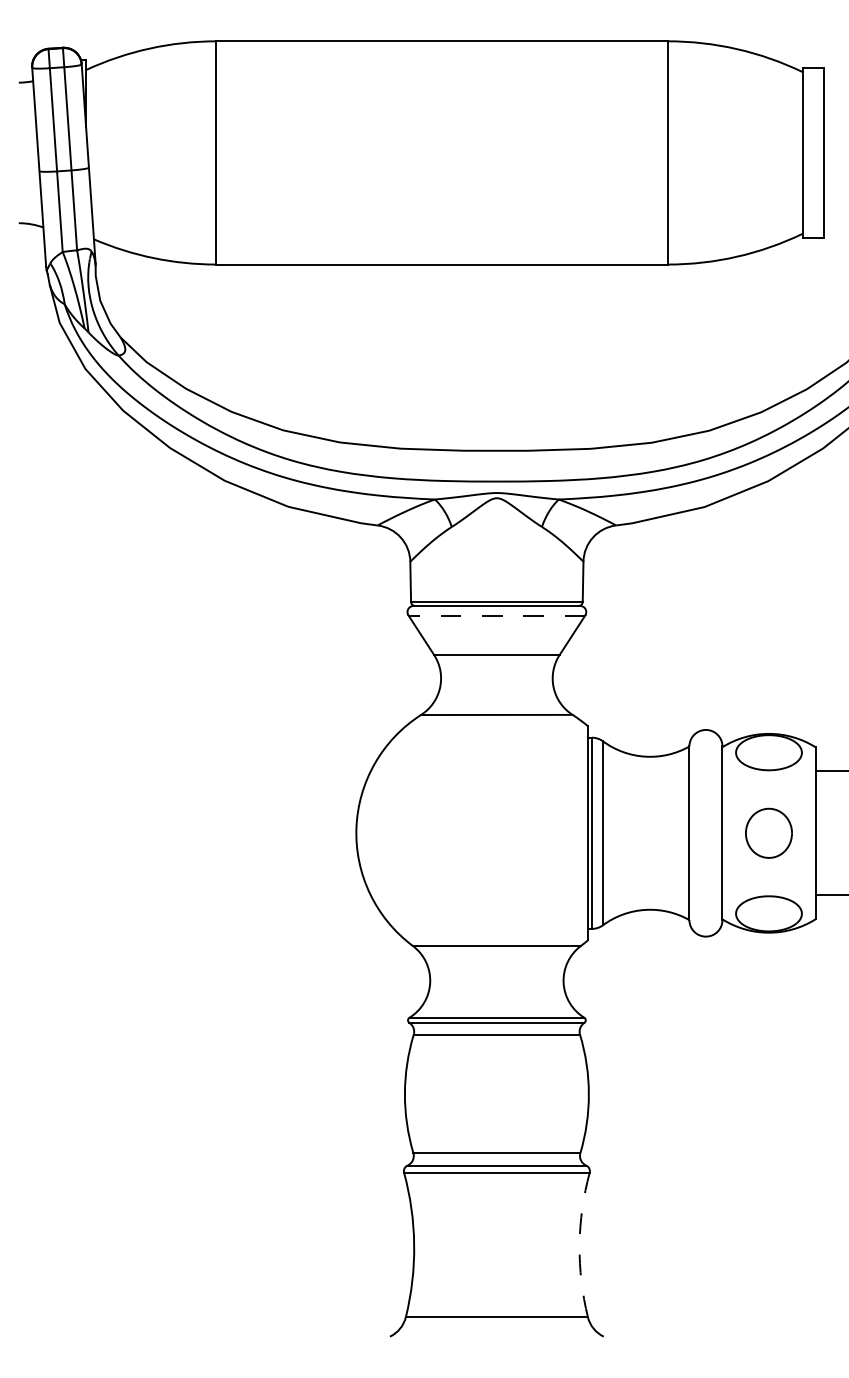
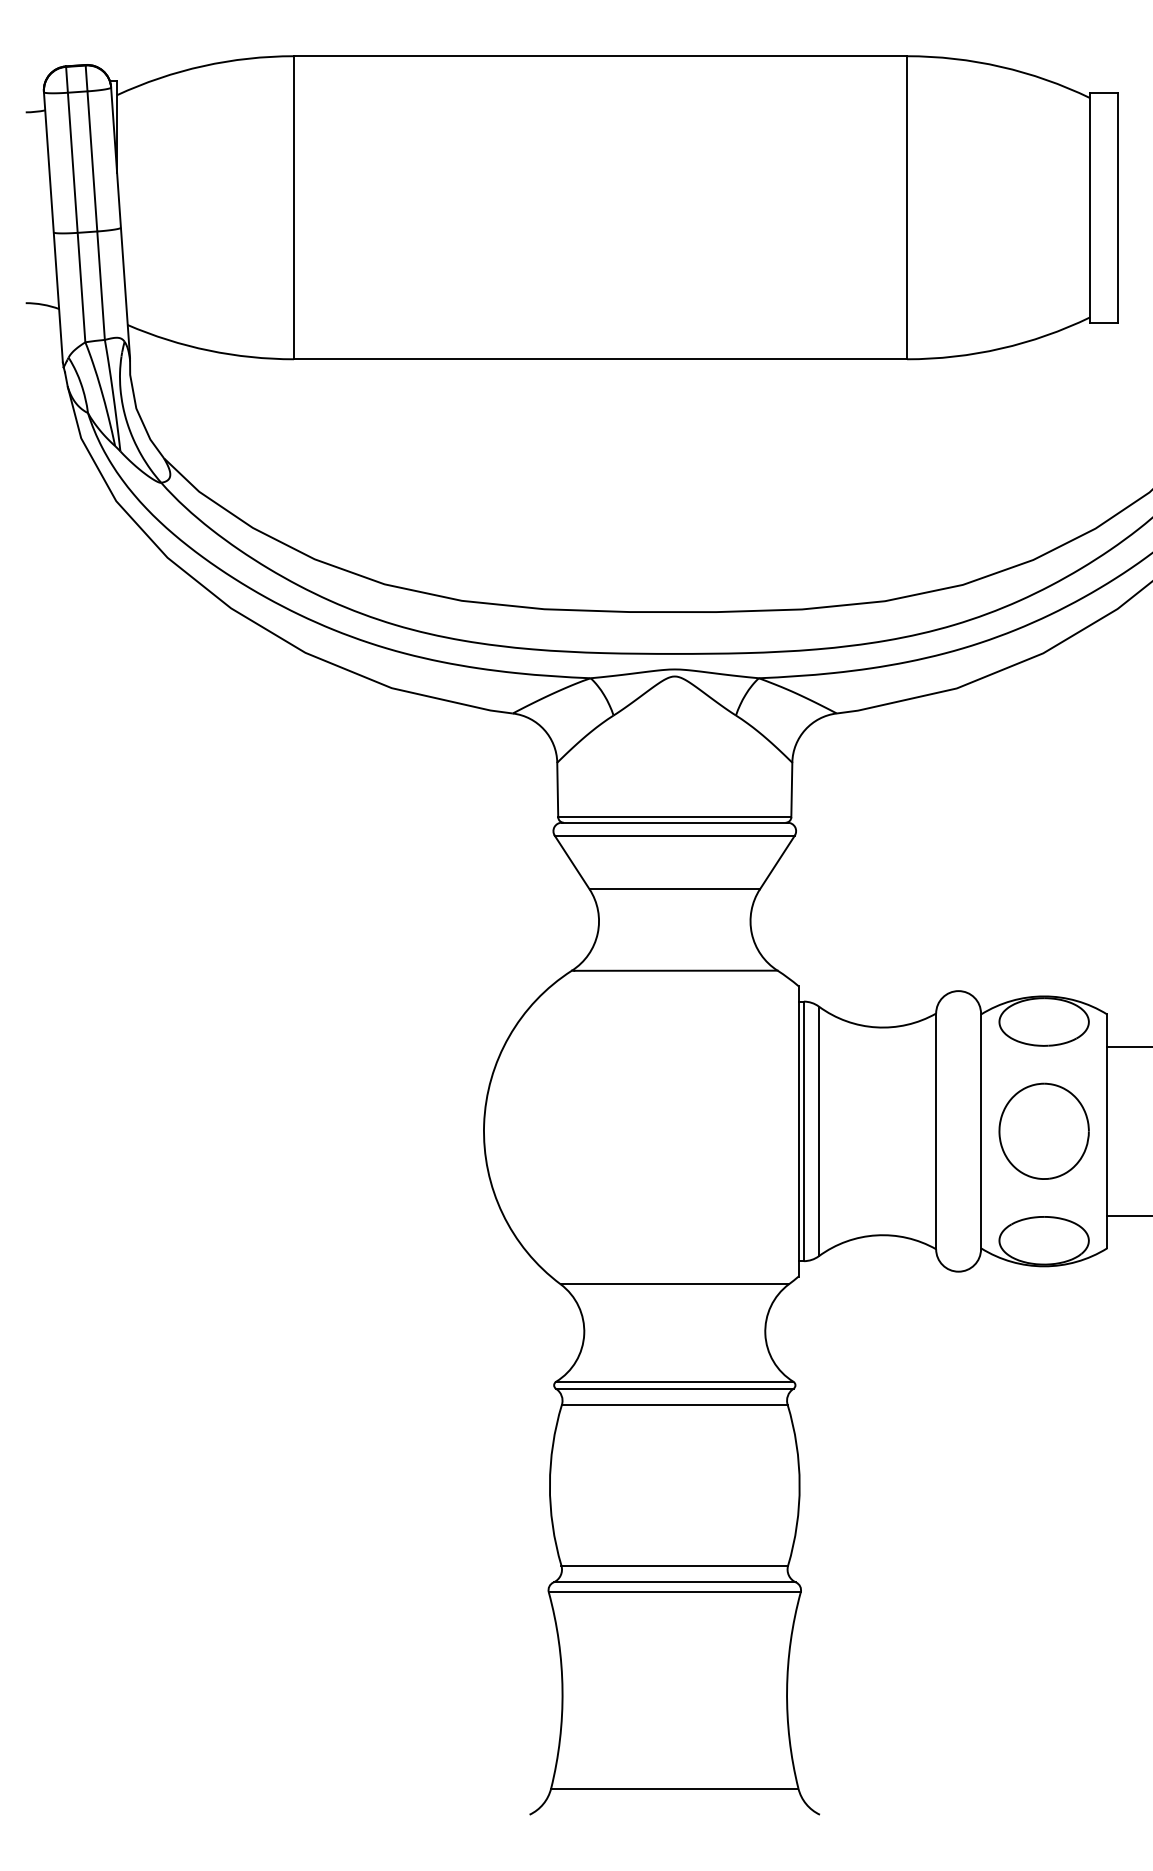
line: (496, 615) -> (674, 835), dashed -> solid
part: (768, 833) -> (1043, 1131), size x1.43
arc: (579, 1245) -> (786, 1691), dashed -> solid

